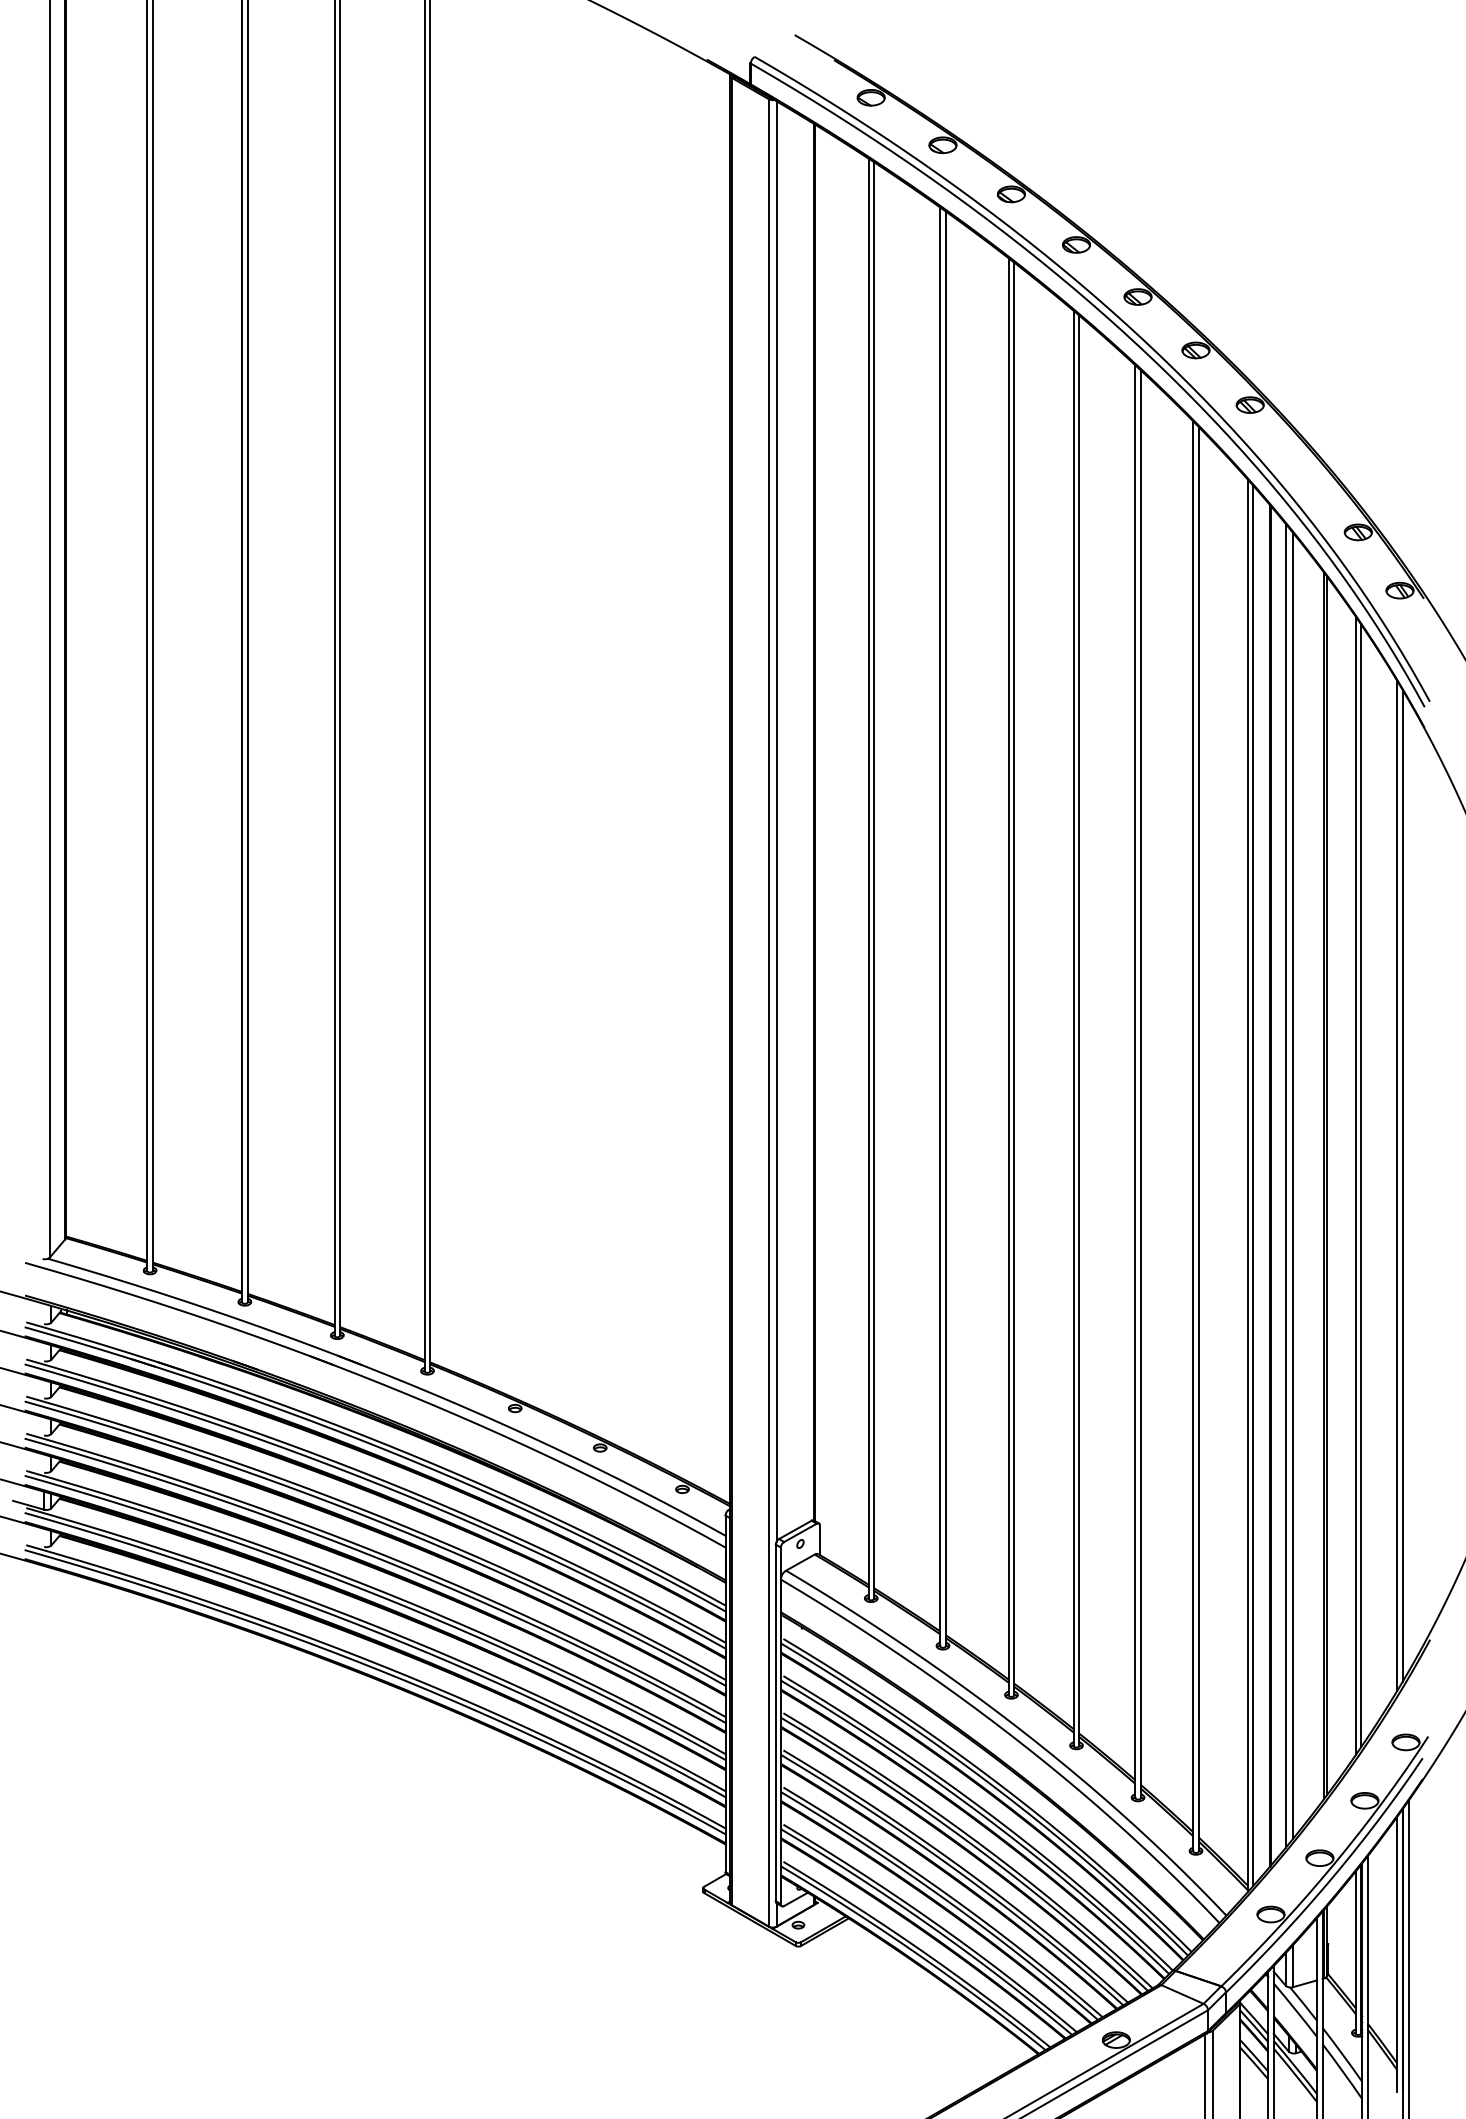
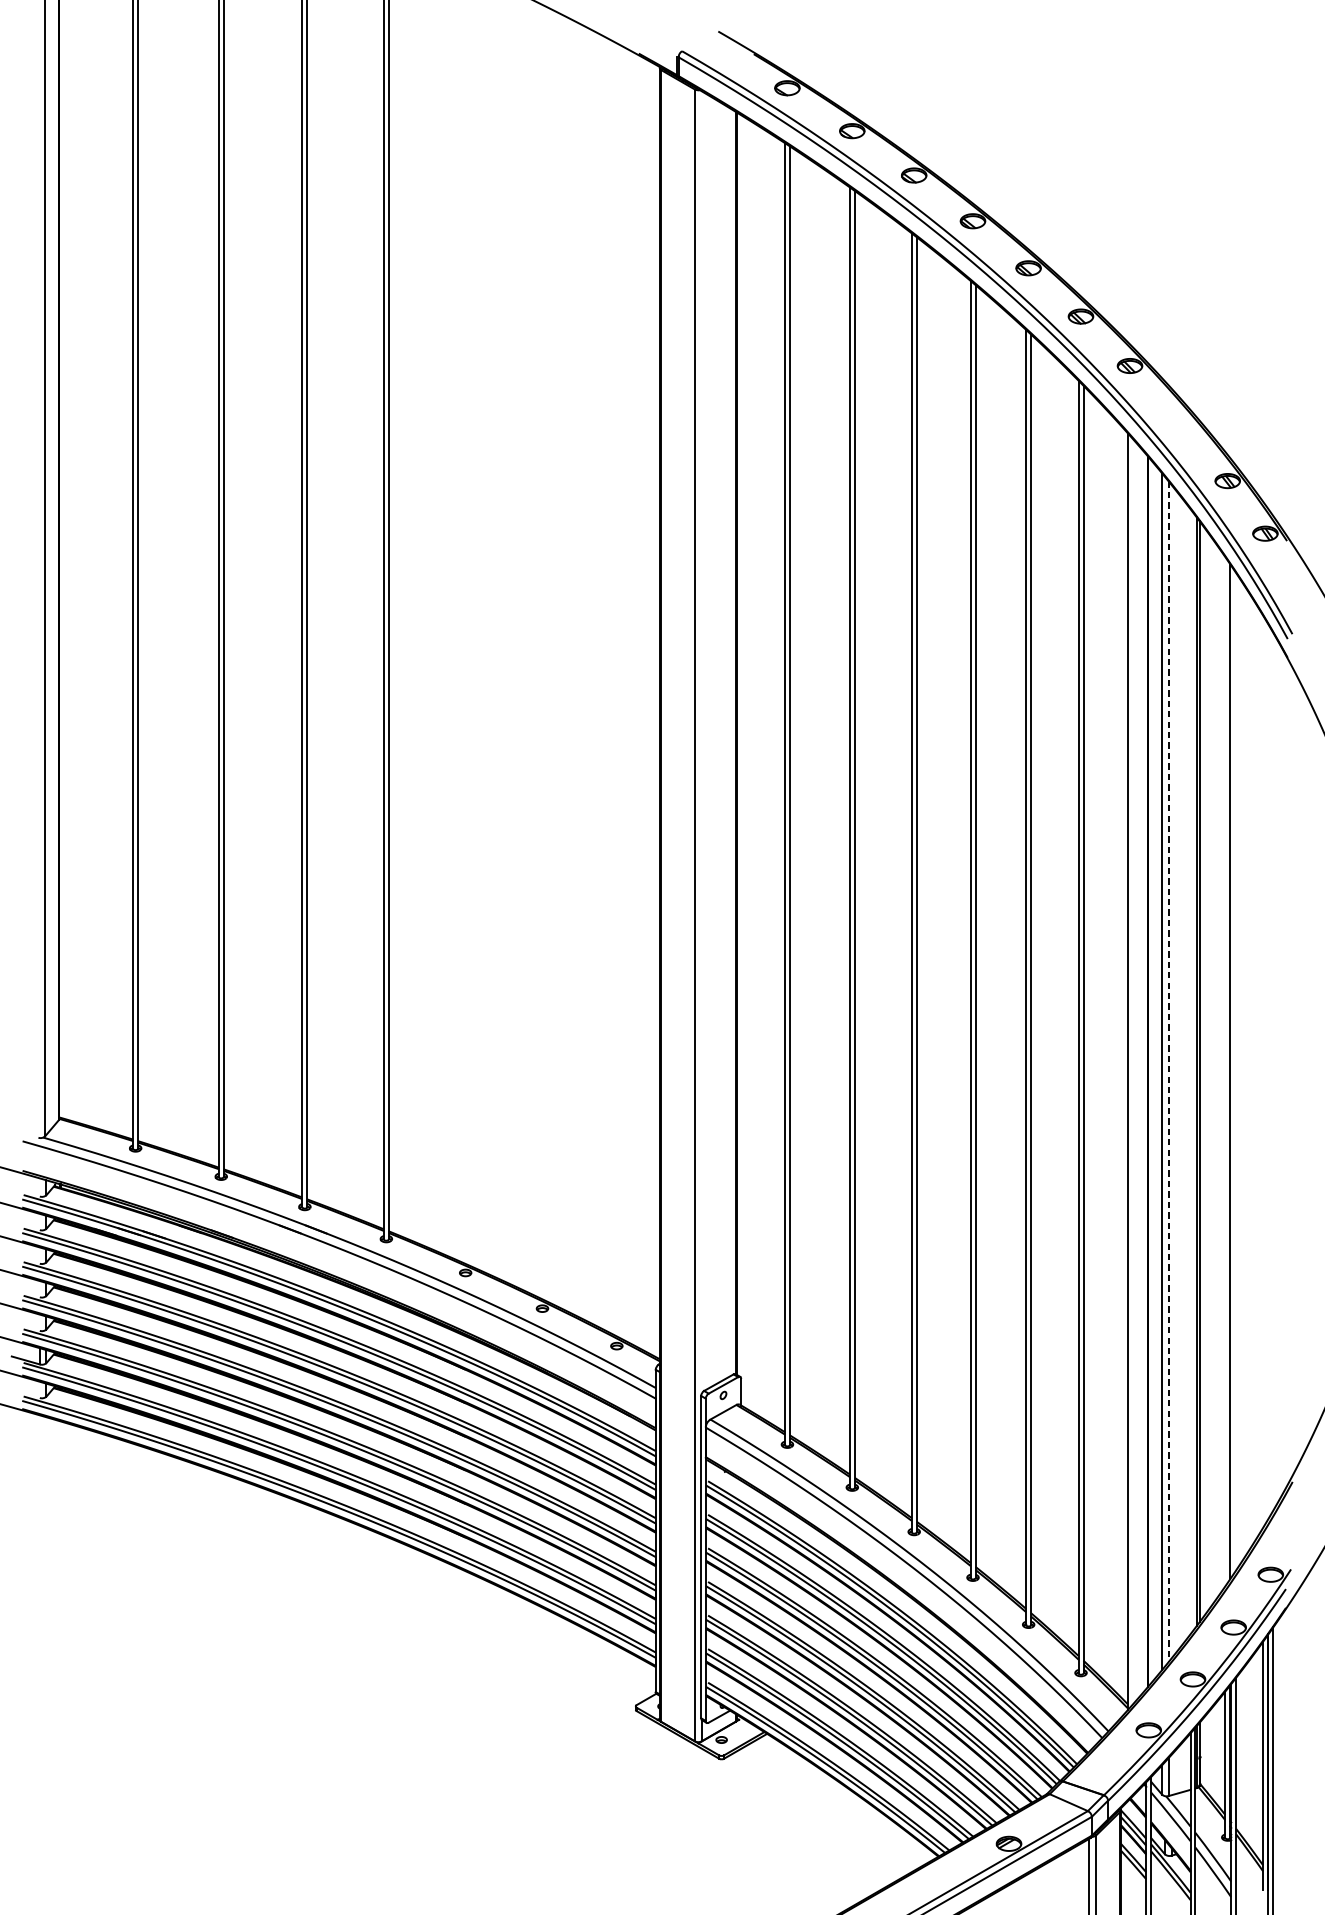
line: (776, 821) -> (701, 742), removed
line: (1253, 1185) -> (1132, 1071), removed
line: (1293, 1185) -> (1169, 1071), solid -> dashed
line: (1355, 1185) -> (1225, 1071), removed
line: (1397, 1185) -> (1263, 1071), removed
line: (1402, 1185) -> (1267, 1071), removed

